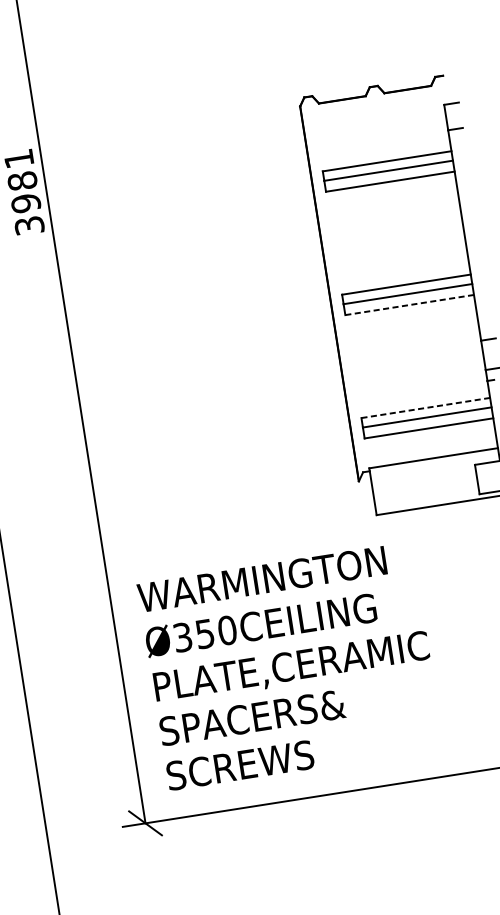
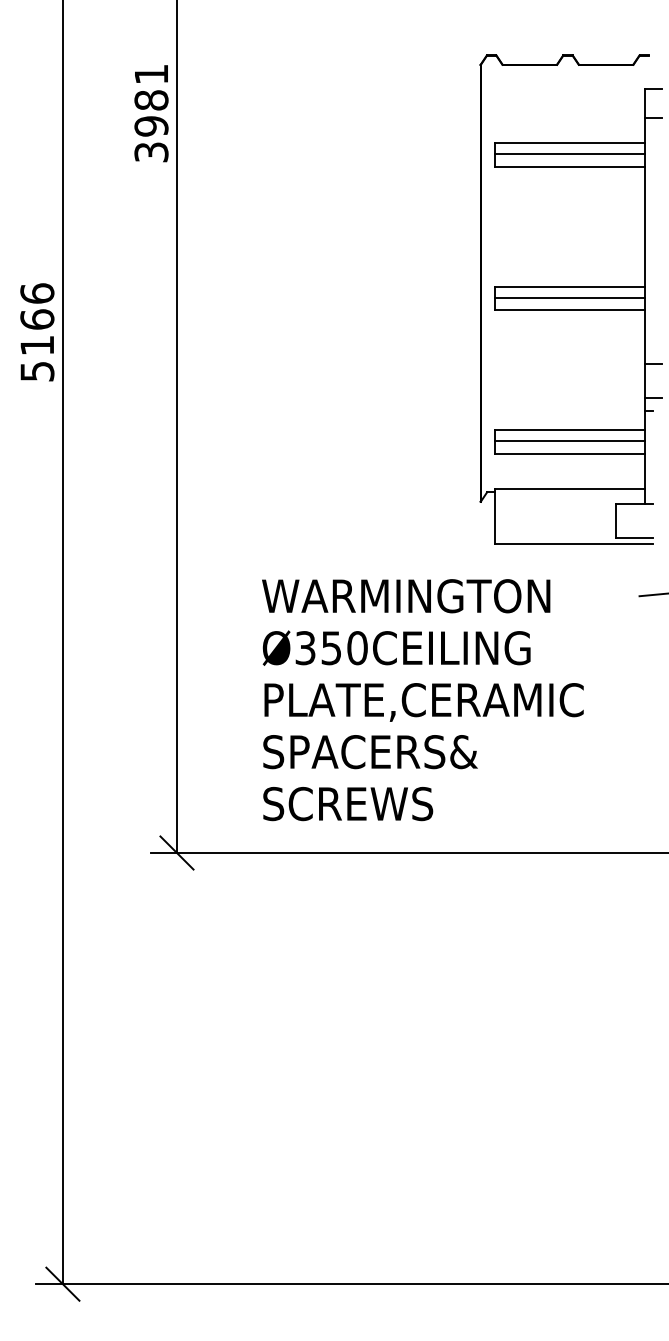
line: (409, 305) -> (569, 310), dashed -> solid
line: (425, 408) -> (569, 430), dashed -> solid
text: (290, 666) -> (422, 700), moved

